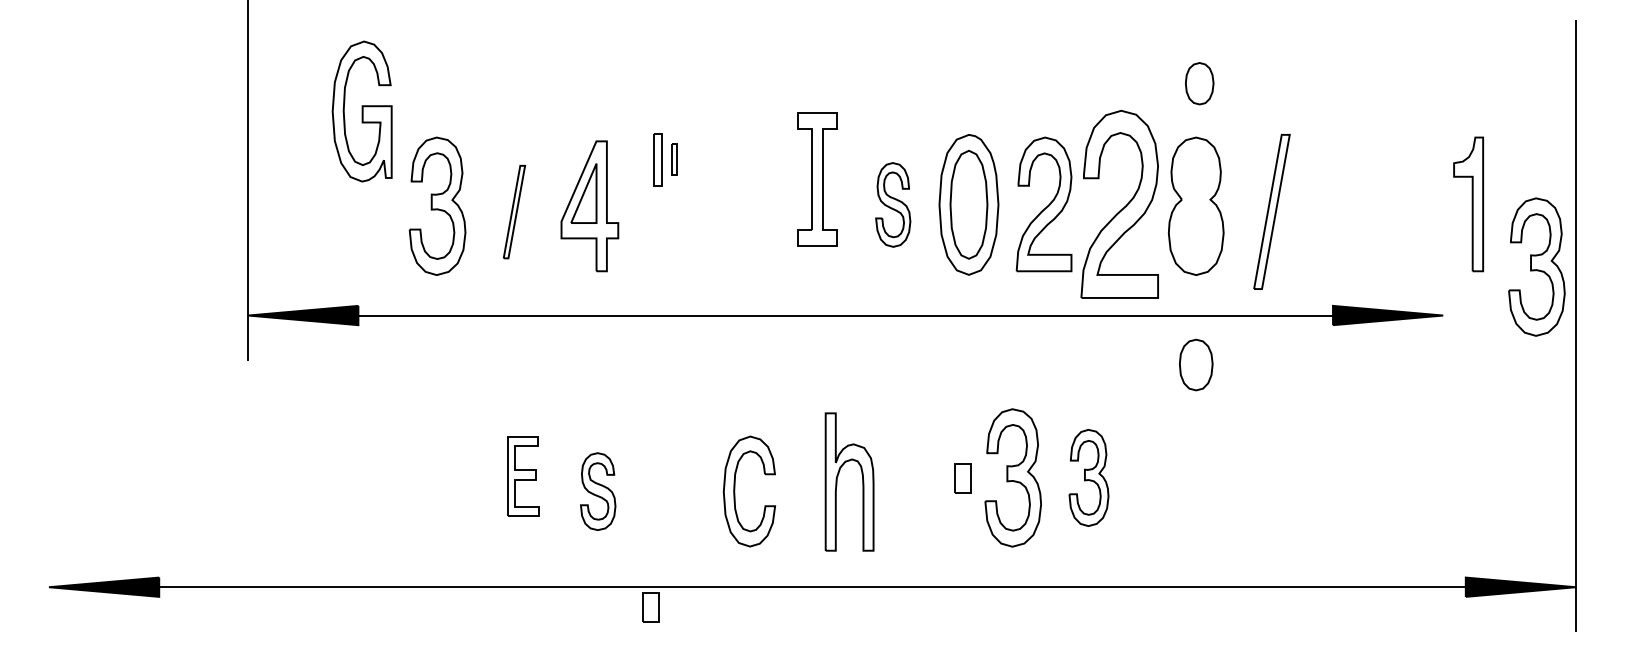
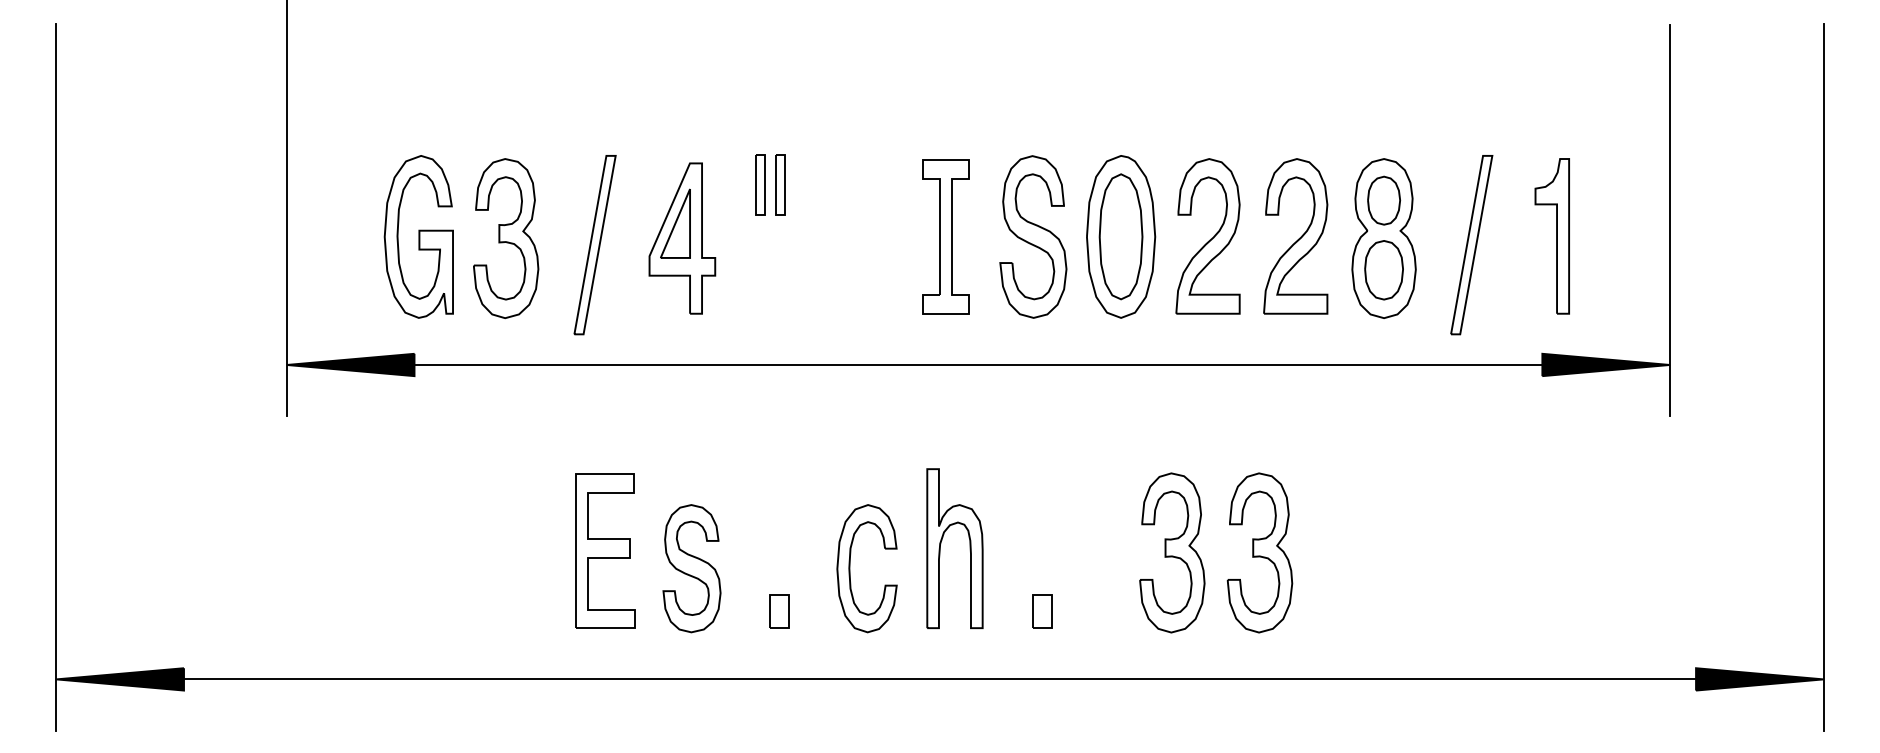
part: (1200, 83) -> (1384, 200), moved
part: (361, 111) -> (418, 236), moved
part: (674, 159) -> (780, 184), size x1.67
part: (817, 179) -> (945, 236), moved
line: (1442, 190) -> (1669, 220), added
part: (893, 204) -> (1033, 236), size x1.67
part: (1119, 204) -> (1295, 236), size x0.71
part: (1467, 204) -> (1551, 236), moved
part: (513, 212) -> (594, 245), size x1.67
part: (1537, 266) -> (1778, 308), removed
line: (49, 326) -> (56, 377), added
part: (1195, 365) -> (1383, 270), moved
part: (523, 475) -> (605, 550), size x1.67
part: (837, 477) -> (941, 543), moved
part: (1088, 477) -> (1259, 552), size x1.43
part: (963, 478) -> (1042, 611), moved
part: (597, 491) -> (691, 568), size x1.43
part: (651, 607) -> (779, 611), moved

